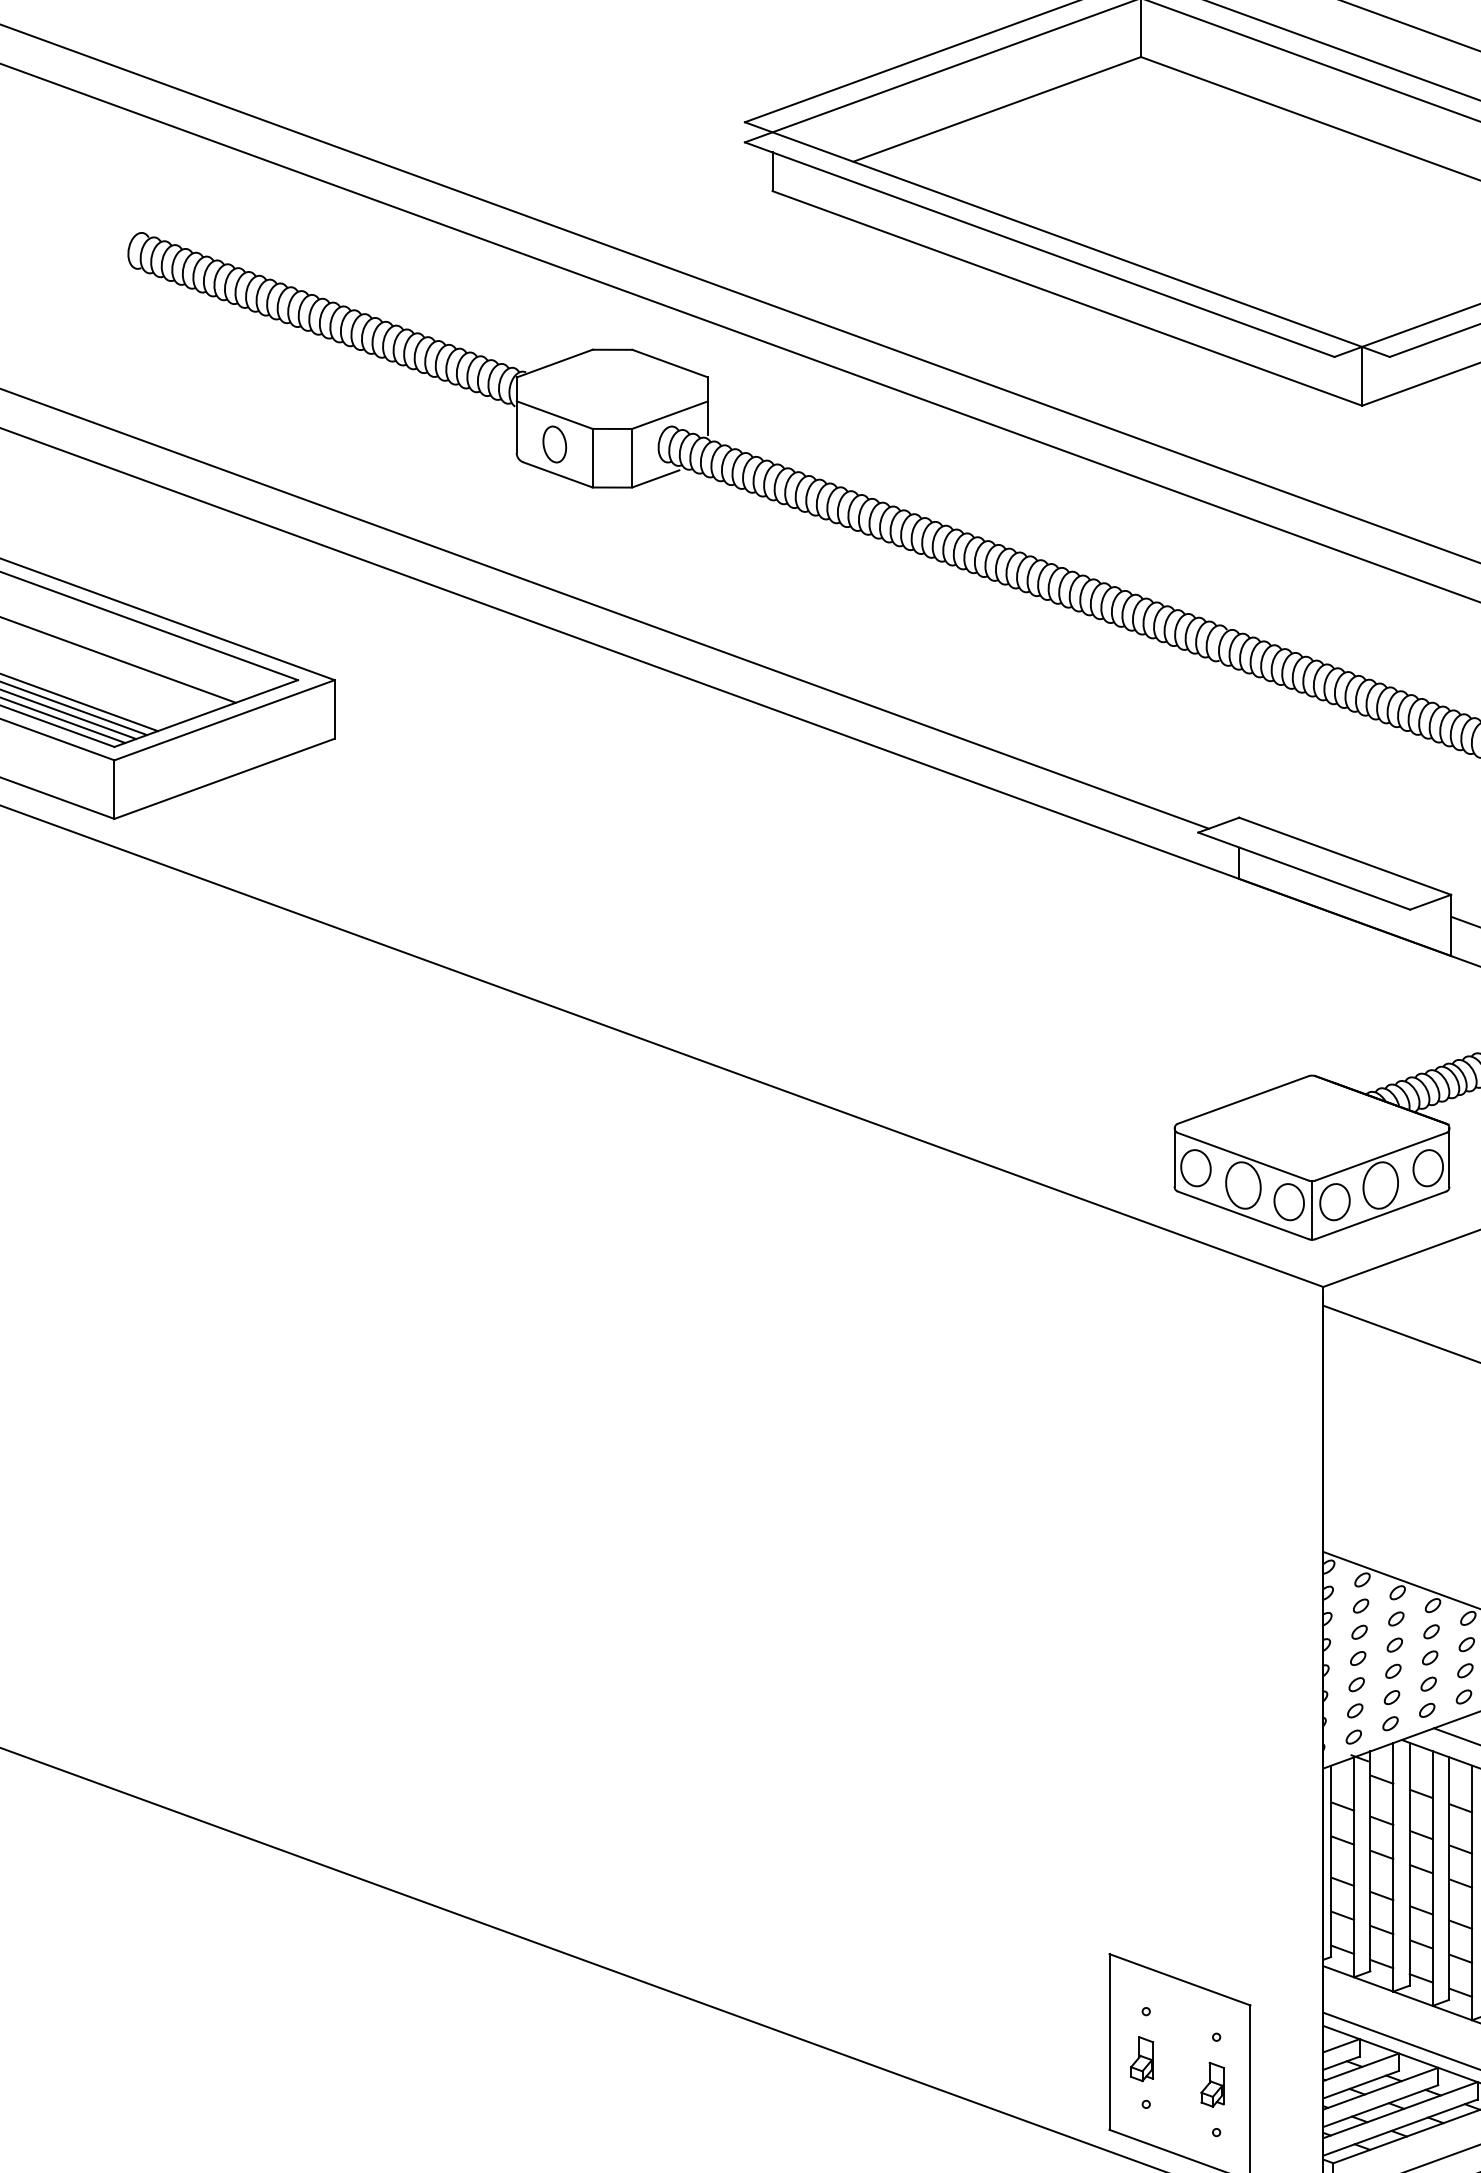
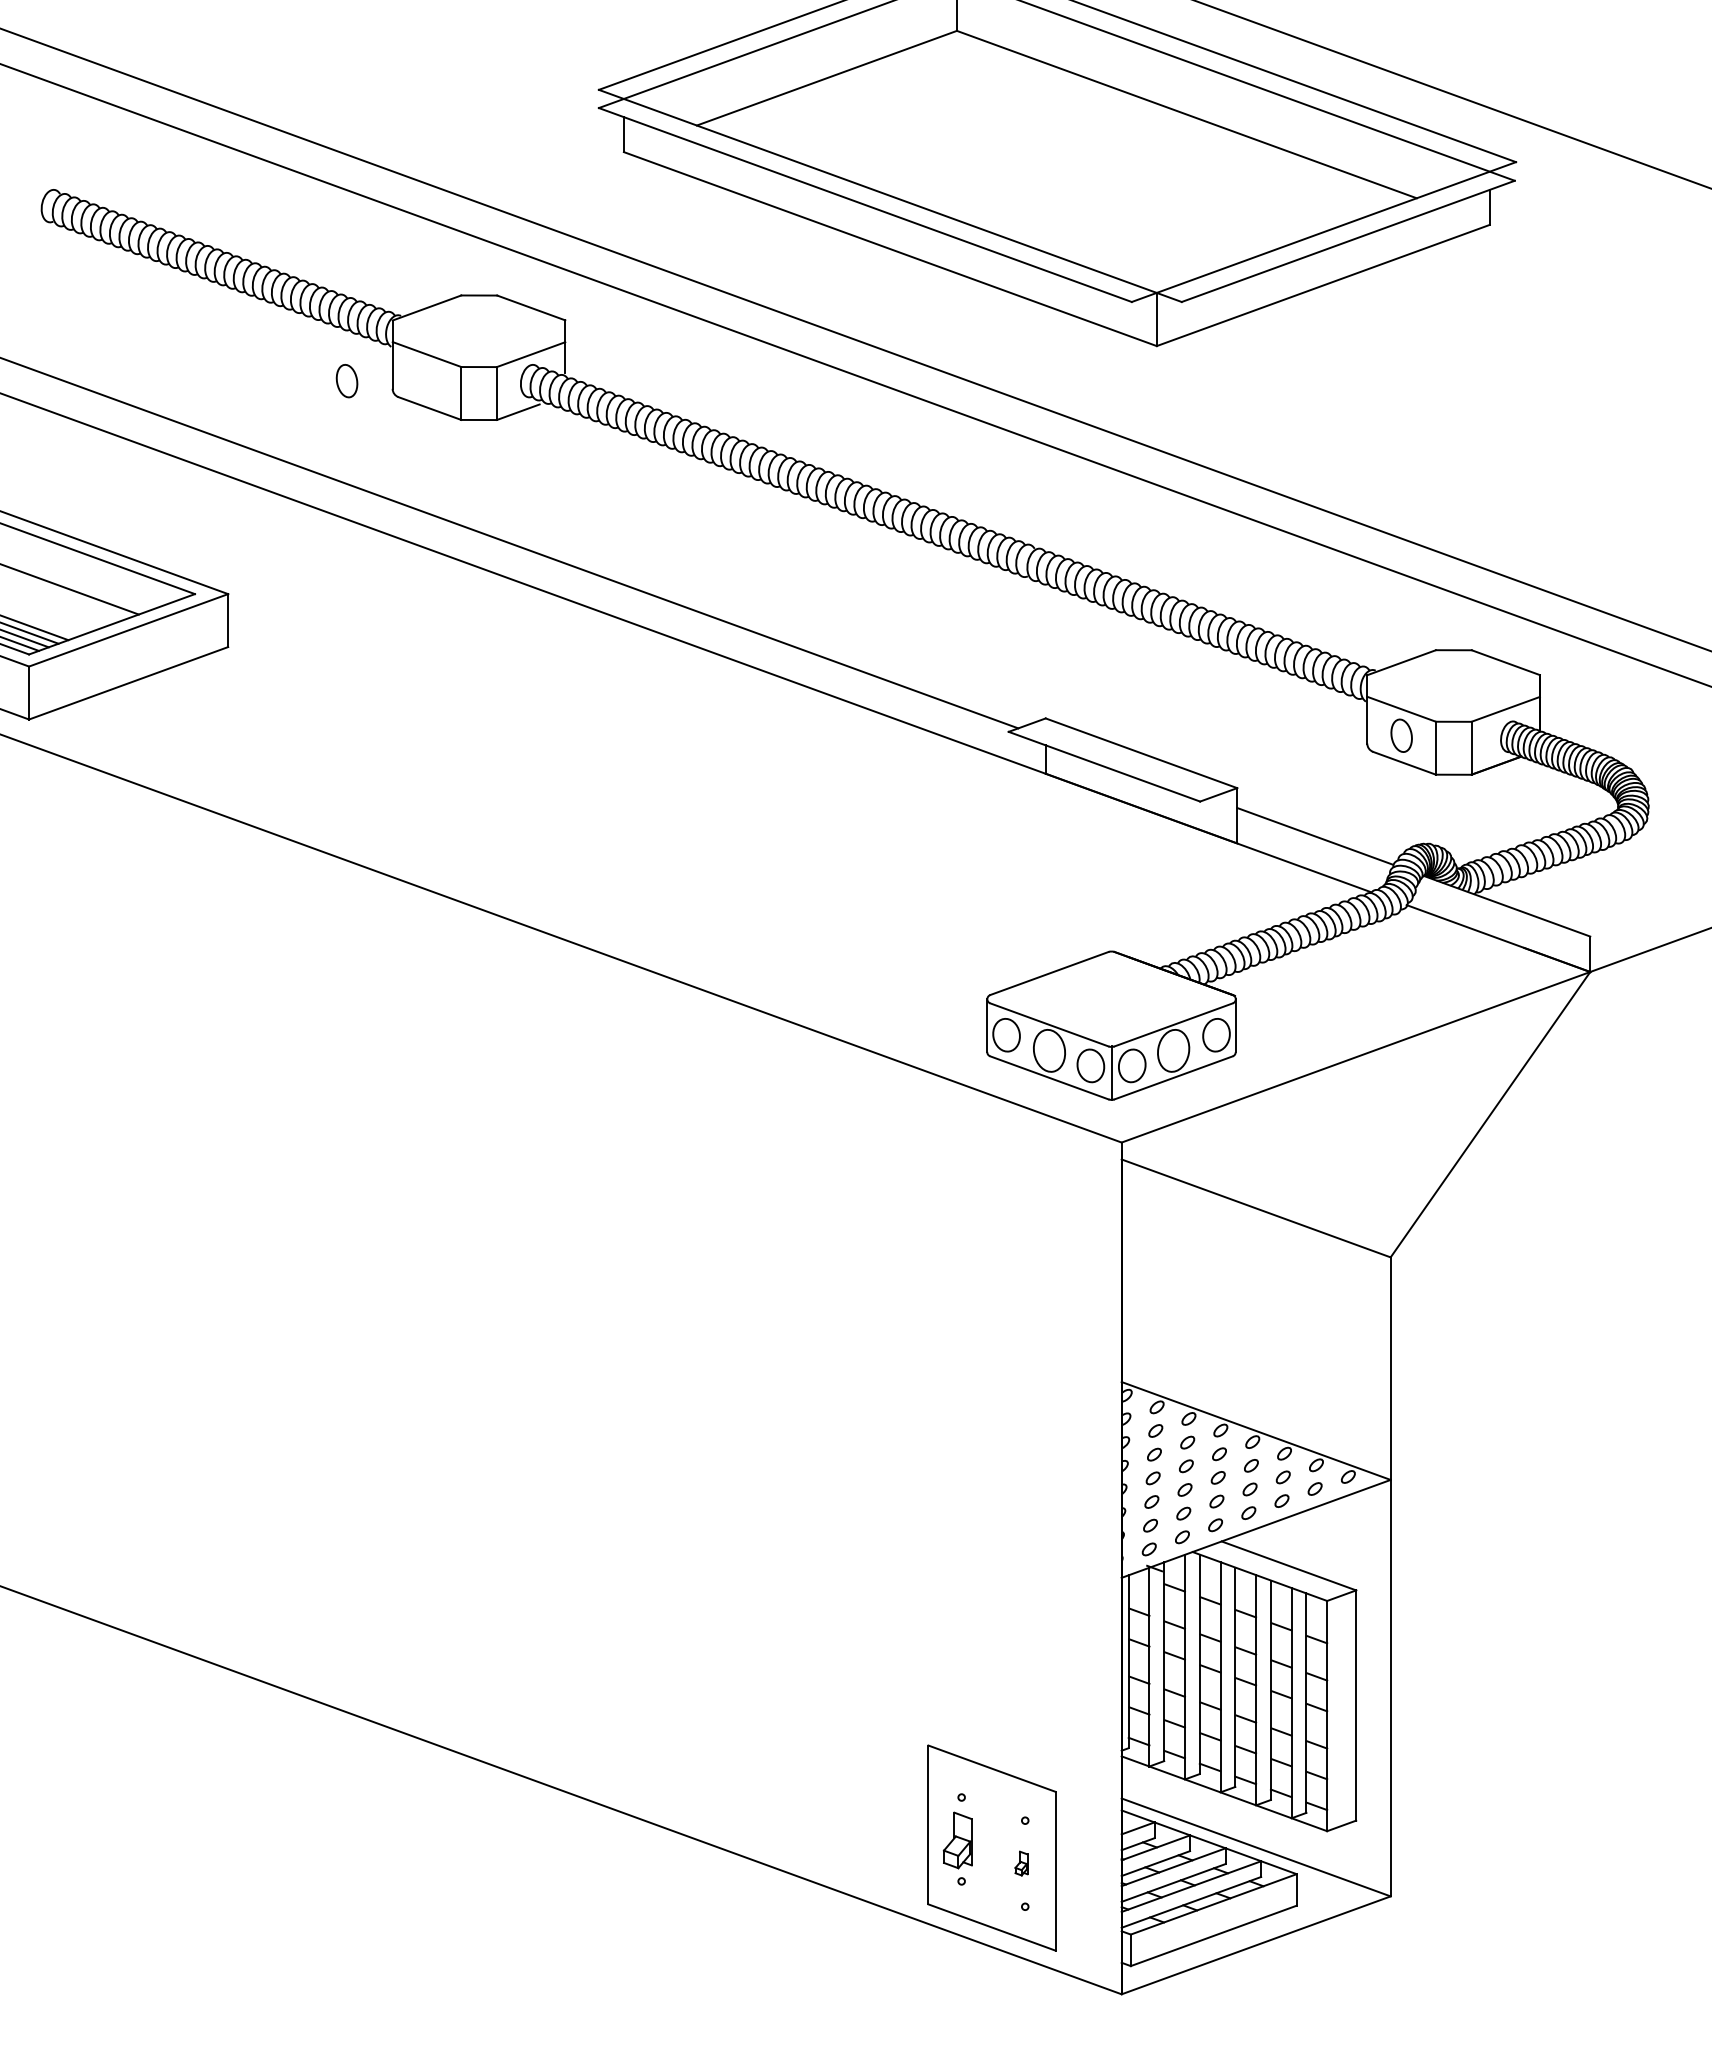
part: (554, 444) -> (346, 381), moved
part: (1141, 2059) -> (957, 1840), size x1.4
part: (1212, 2084) -> (1021, 1863), size x0.6

